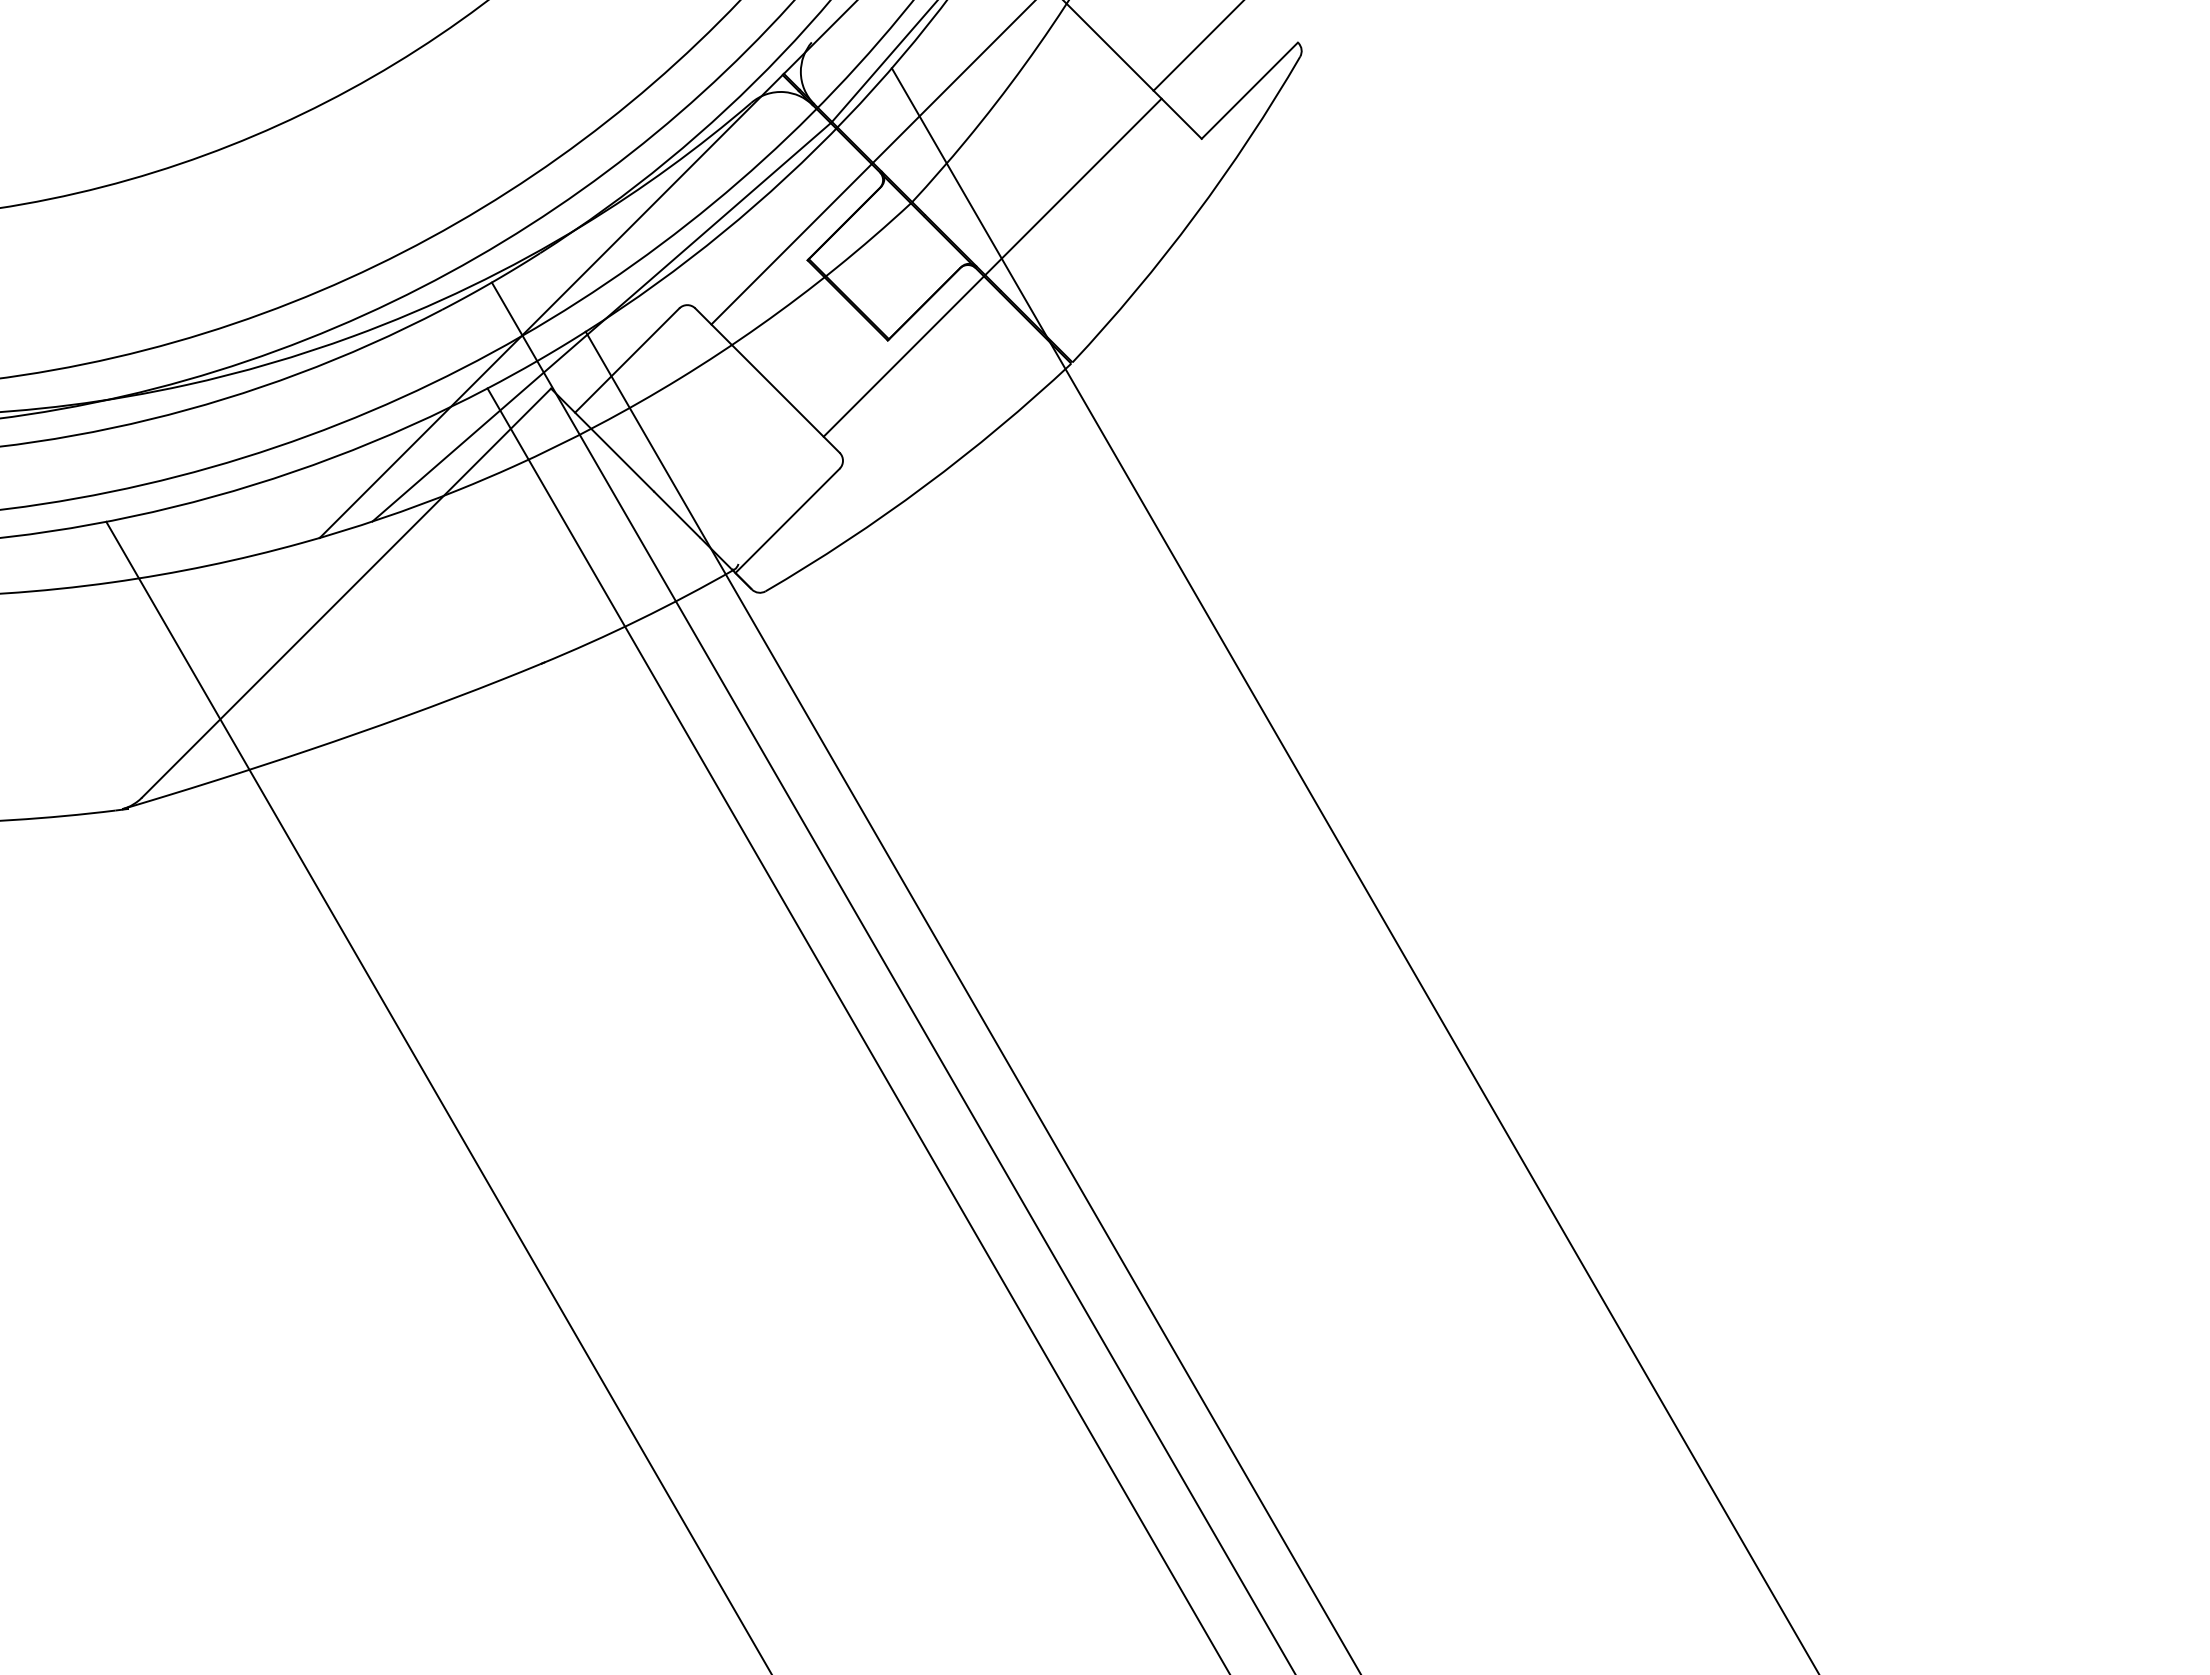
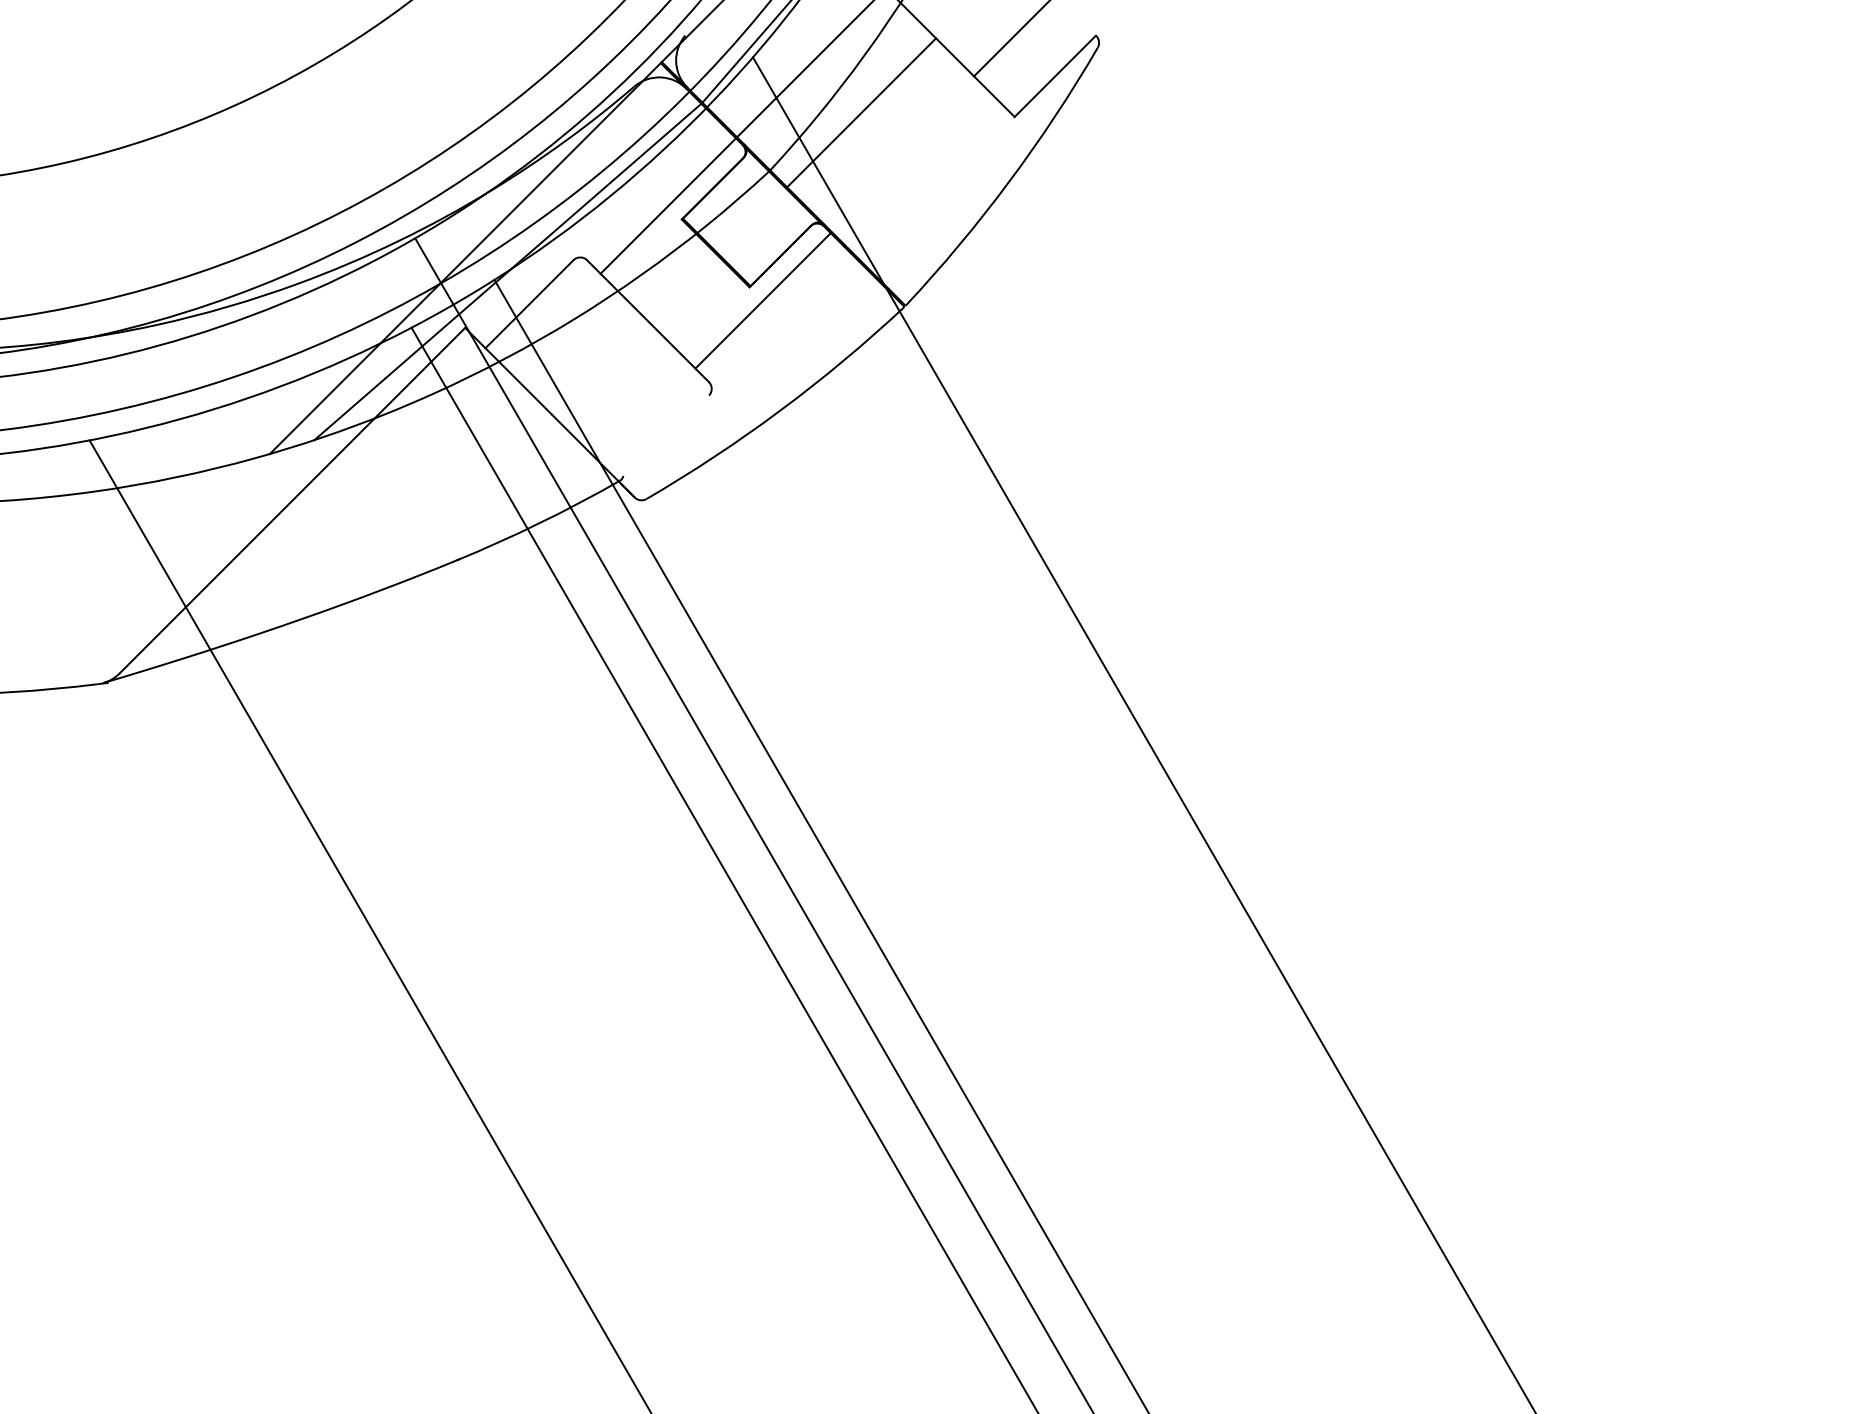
line: (1073, 186) -> (861, 112), moved
line: (787, 520) -> (664, 439), removed

